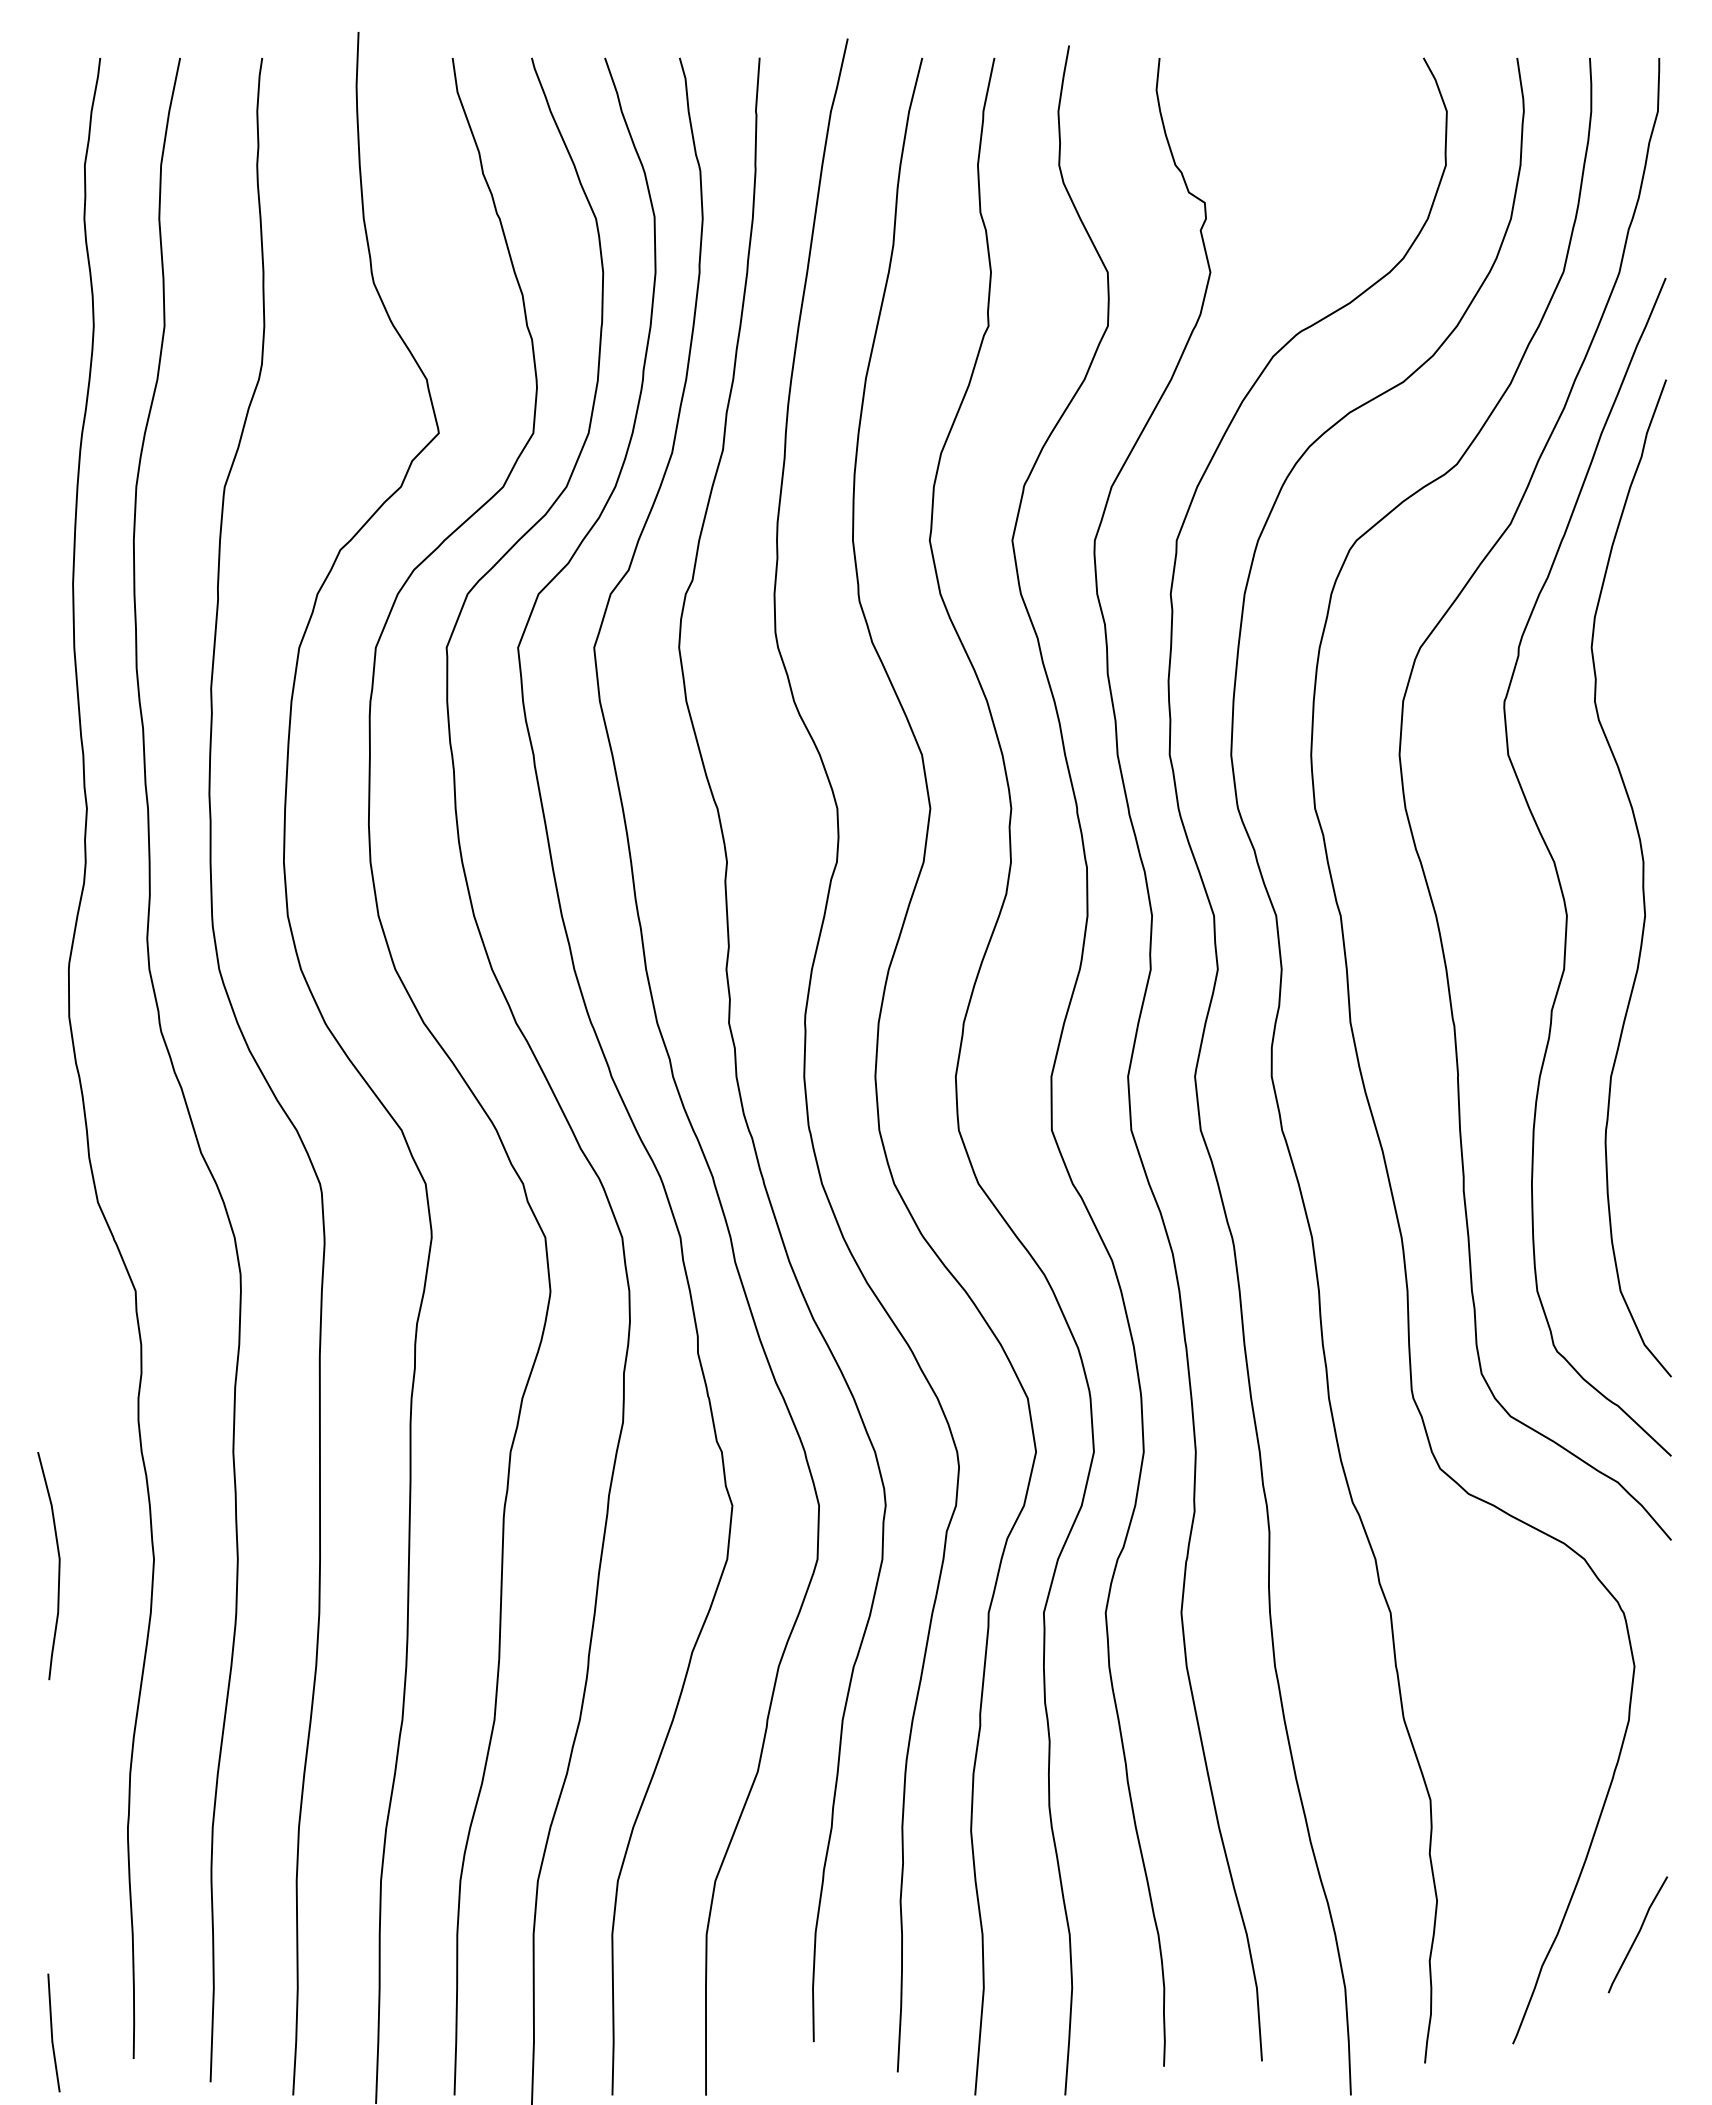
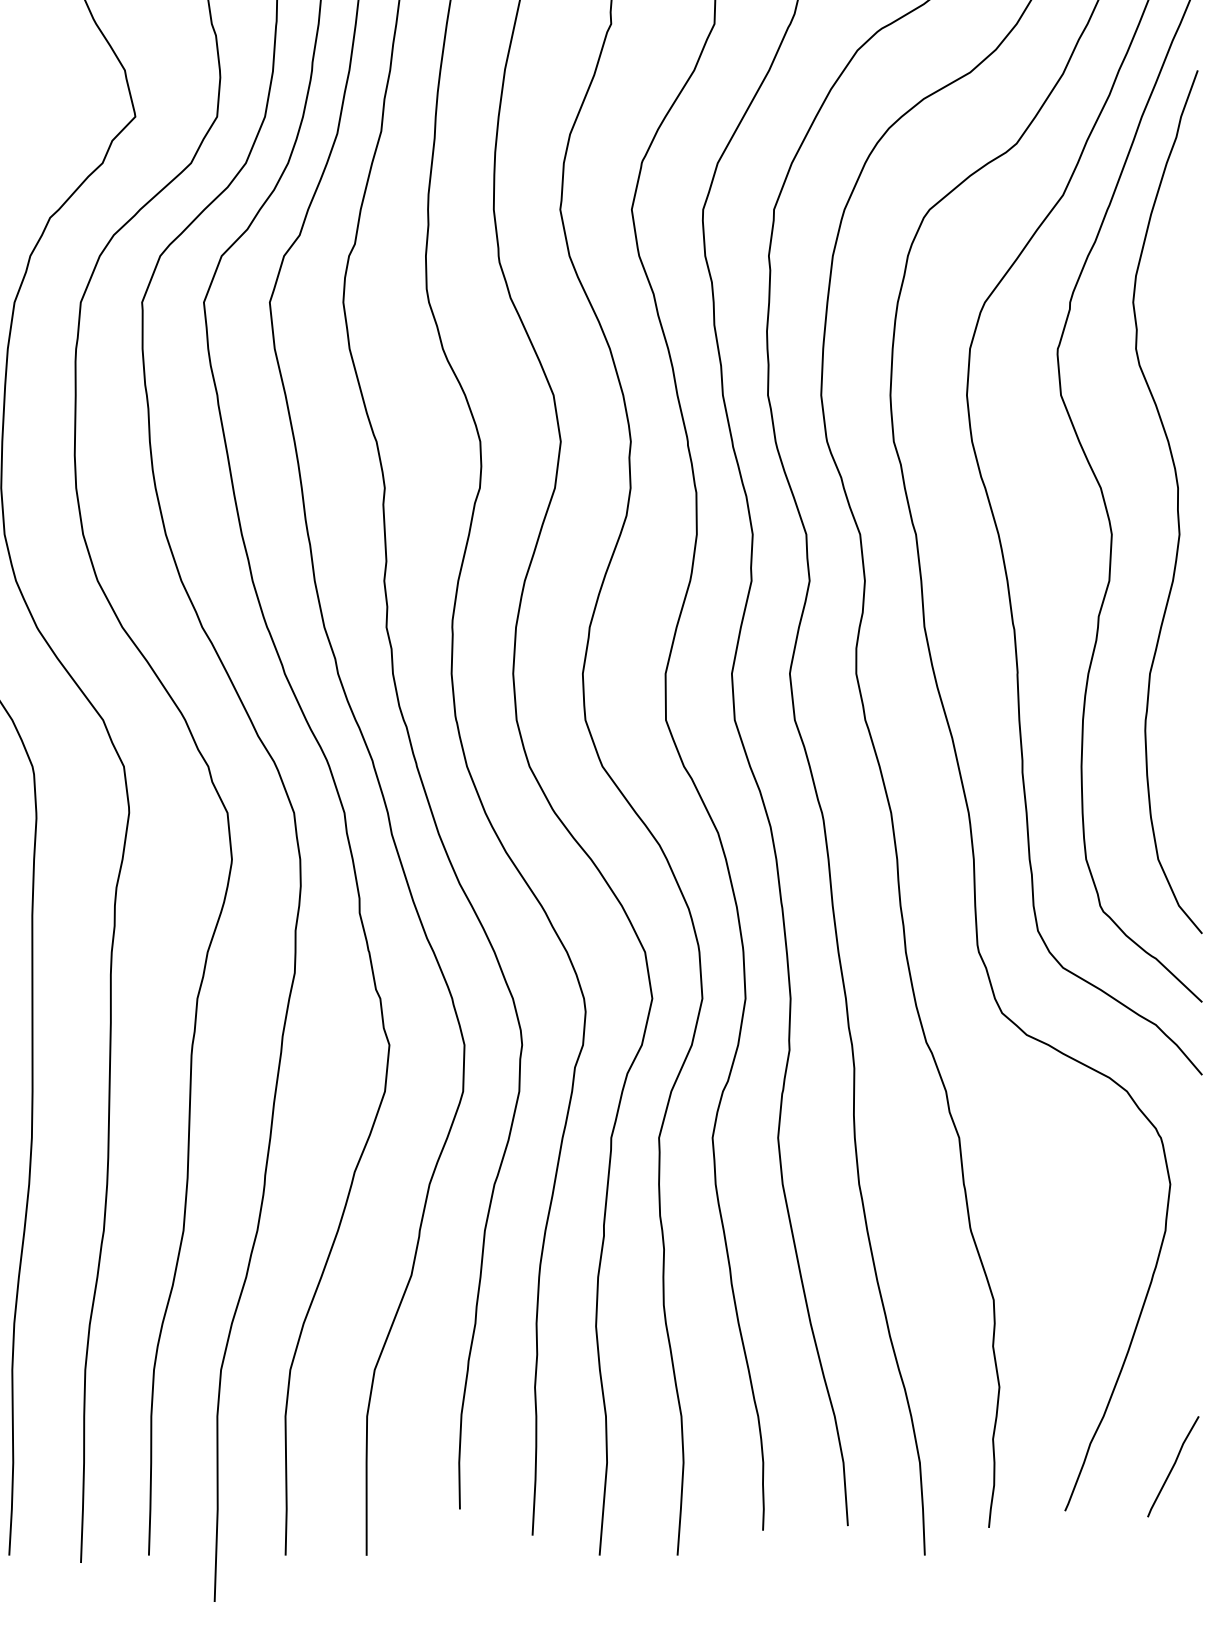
line: (1637, 1934) -> (1172, 1466), moved

